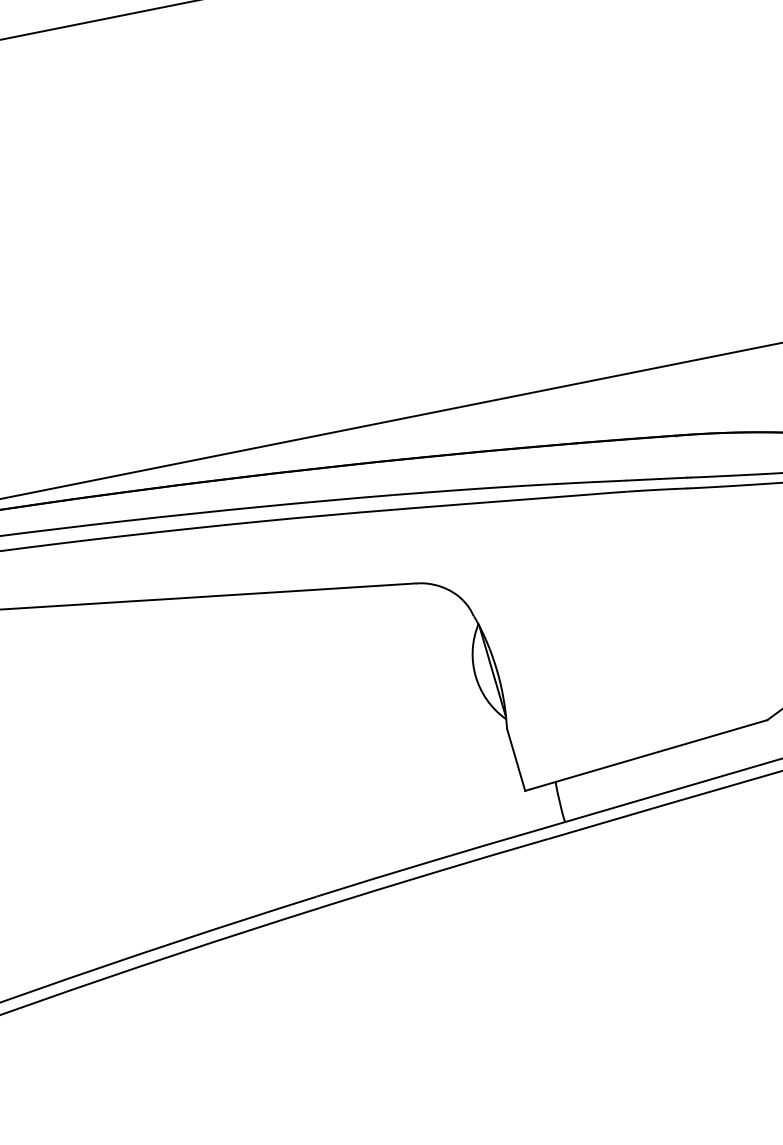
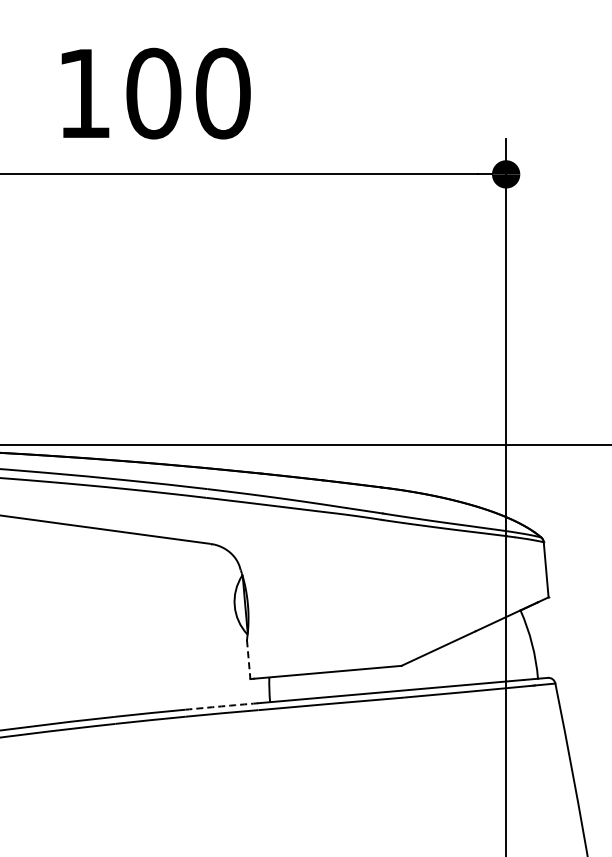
line: (516, 761) -> (248, 660), solid -> dashed
arc: (487, 845) -> (221, 706), solid -> dashed

